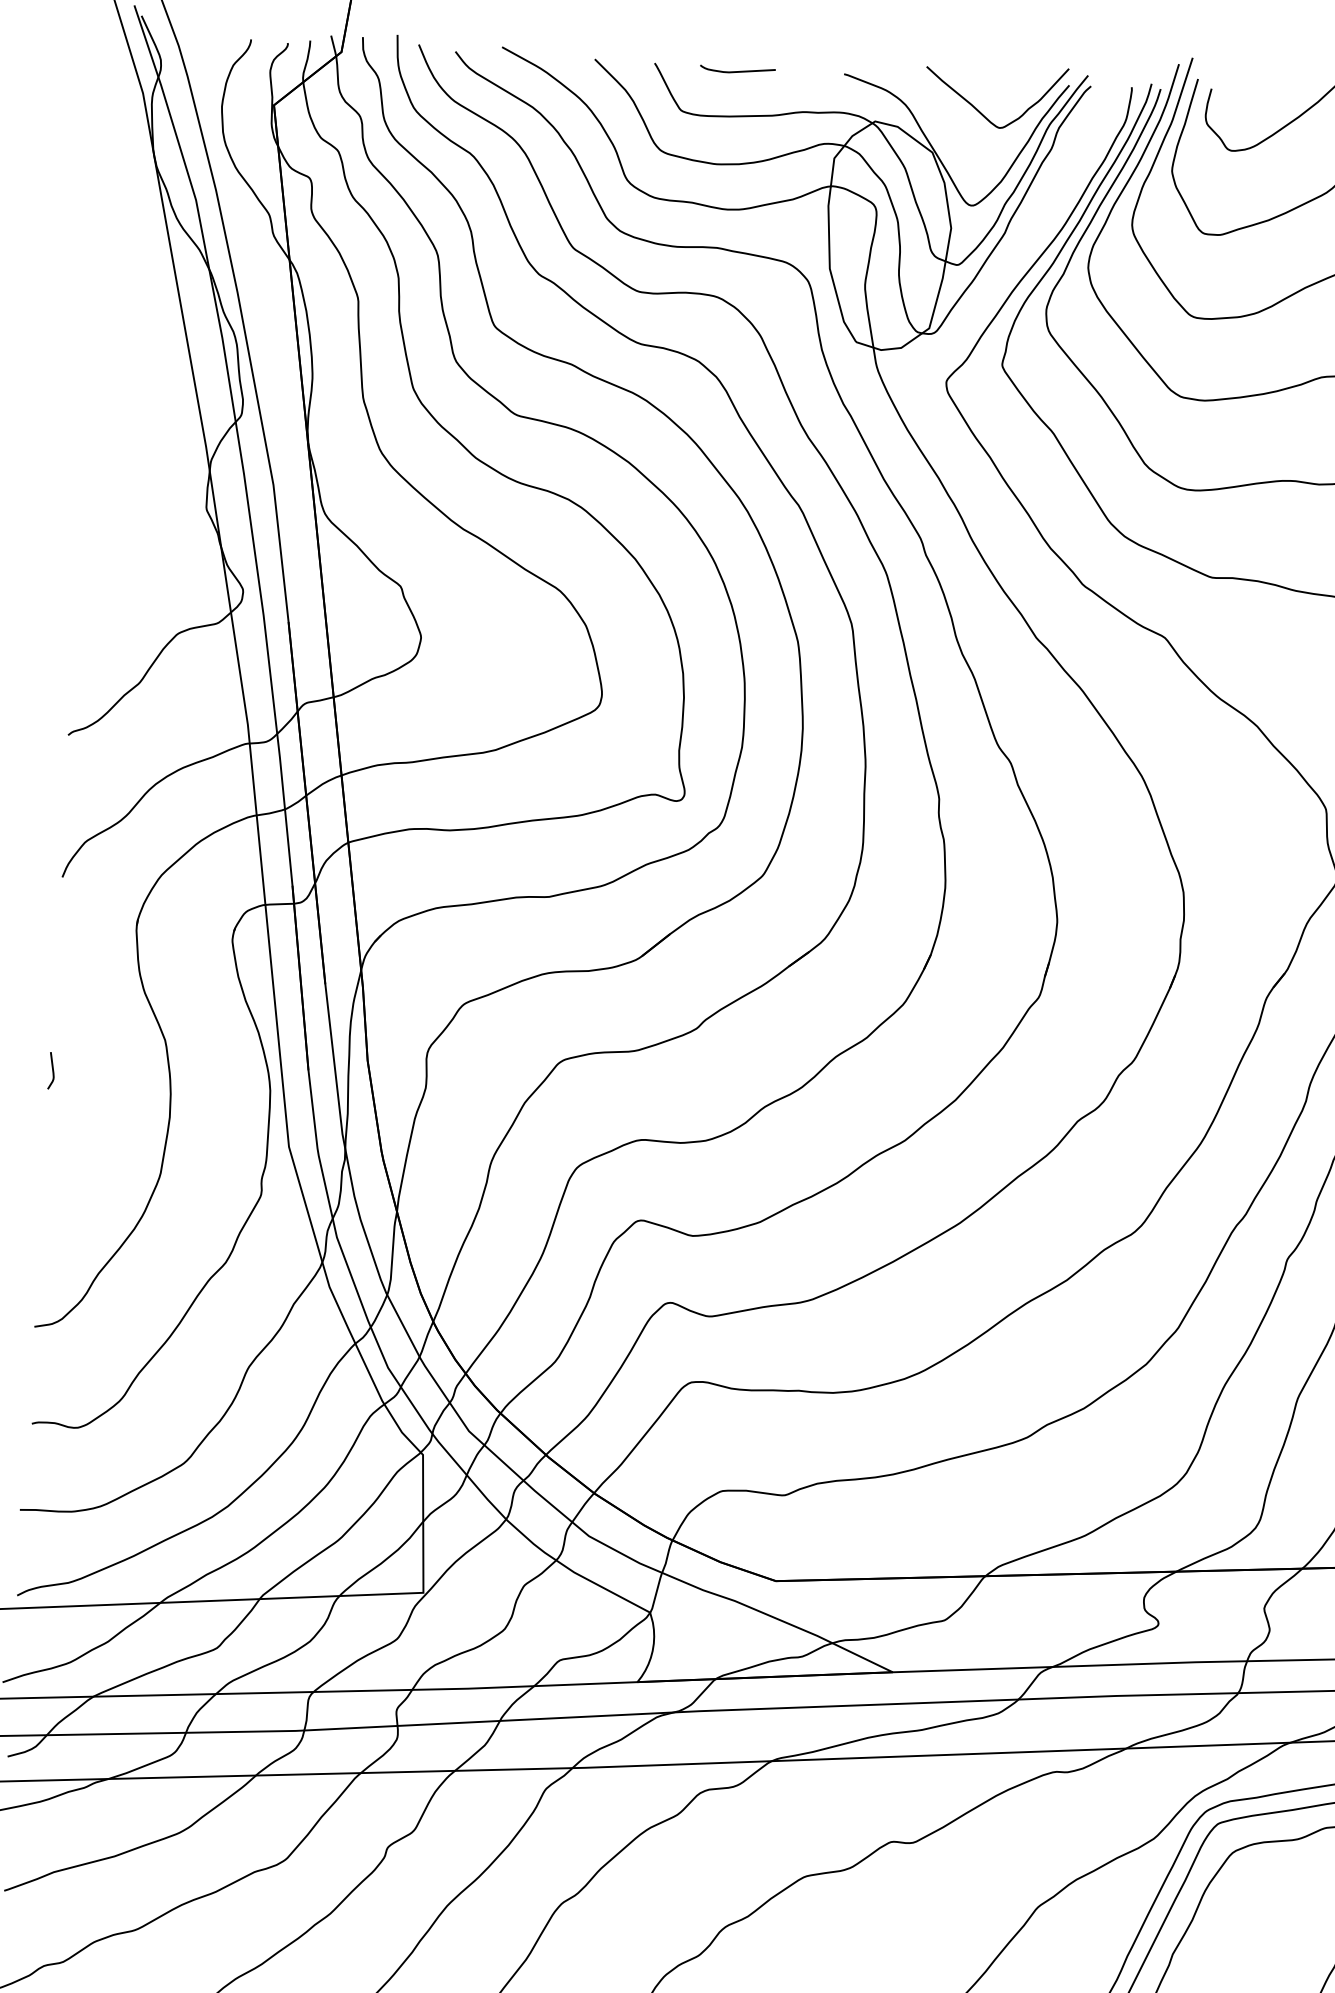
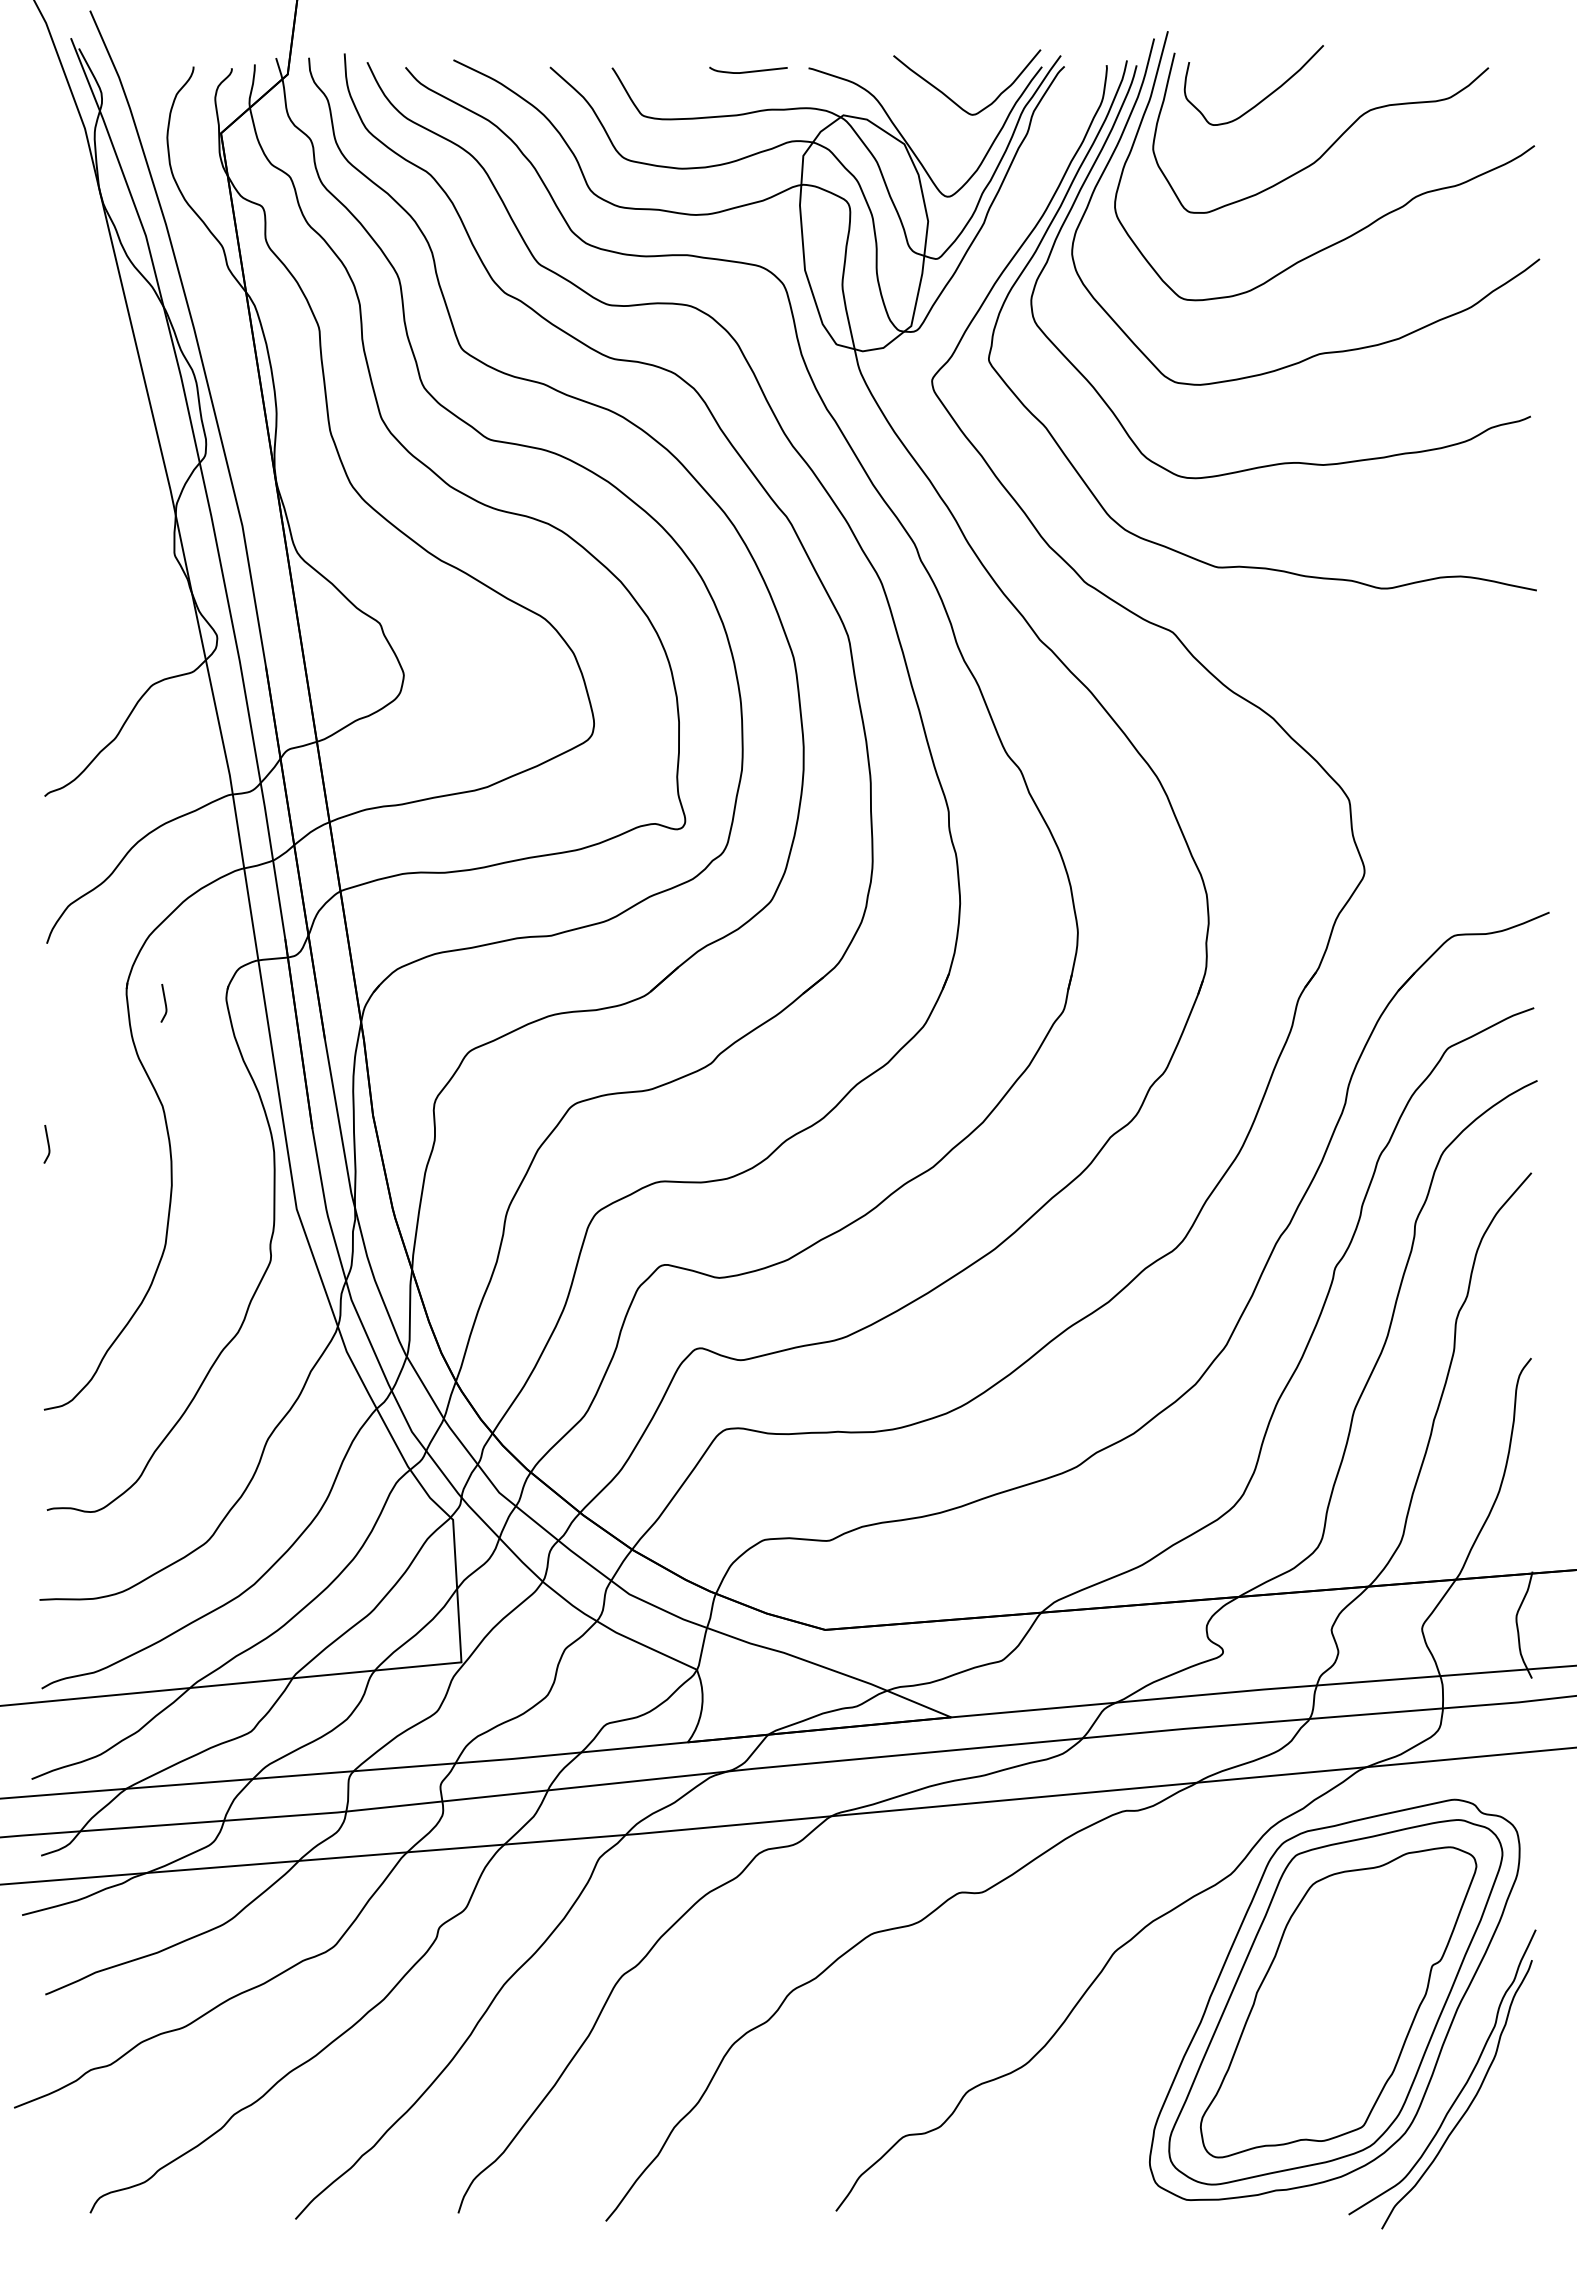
curve: (737, 71) -> (748, 71), moved
curve: (172, 941) -> (164, 1003), added

